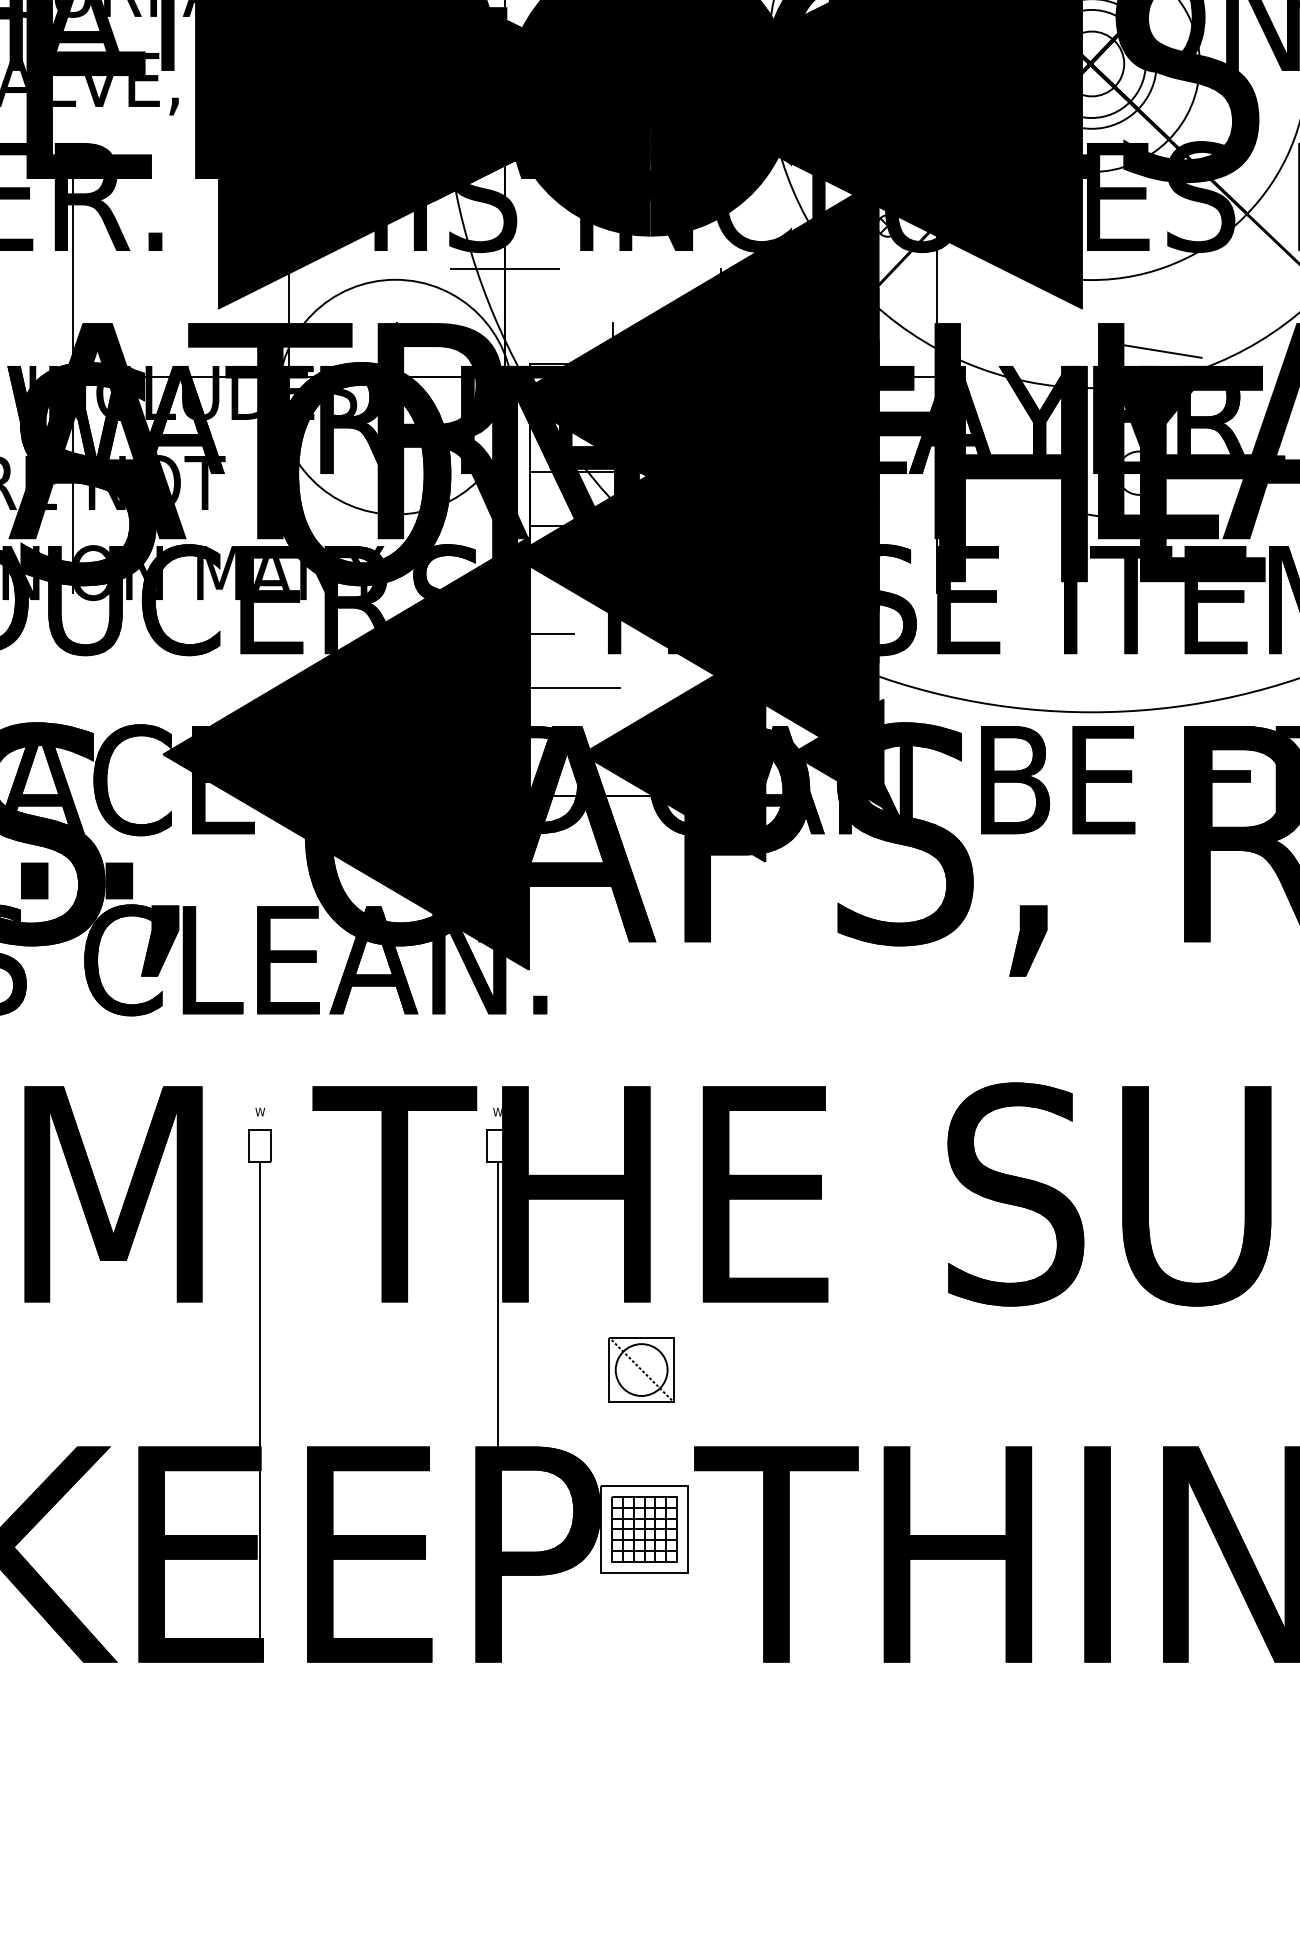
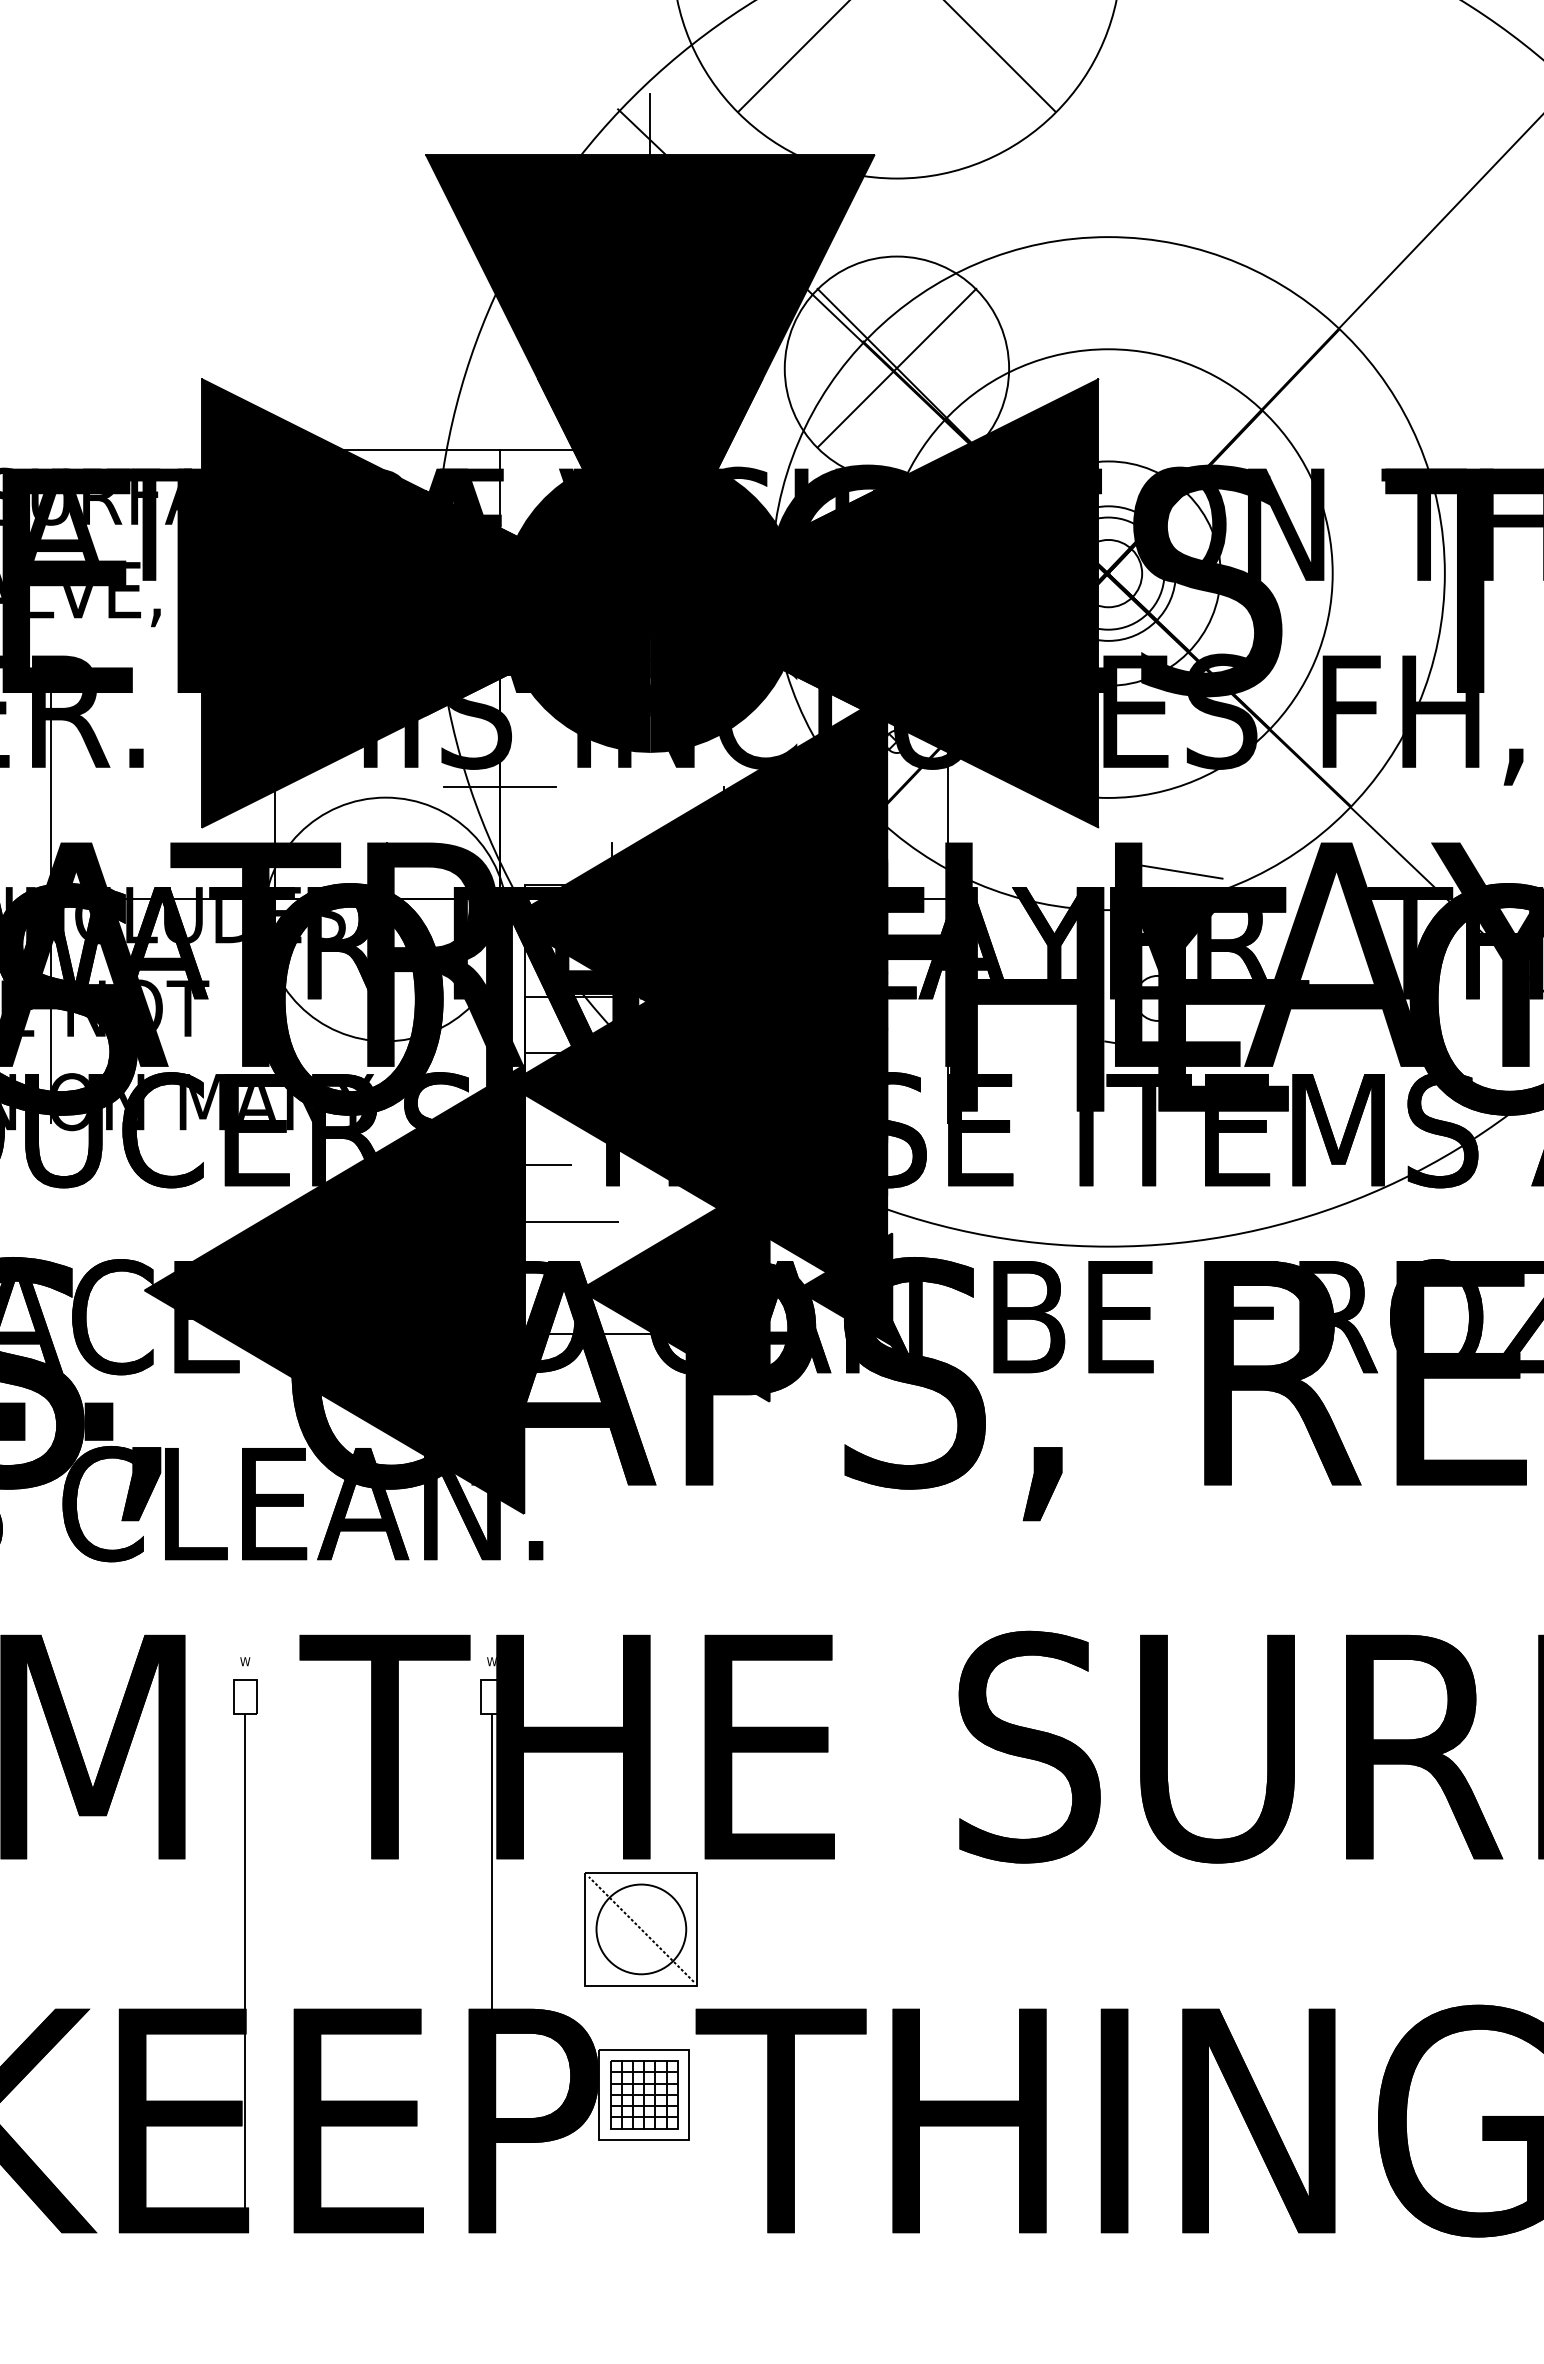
part: (640, 1370) -> (640, 1929), size x1.67

